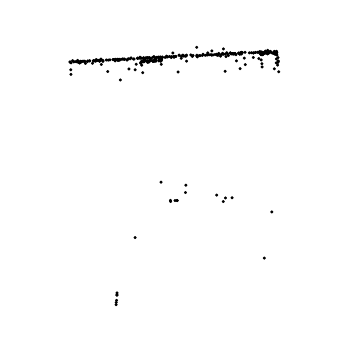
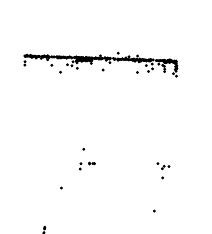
part: (185, 188) -> (80, 166), moved
part: (224, 197) -> (163, 165), moved

